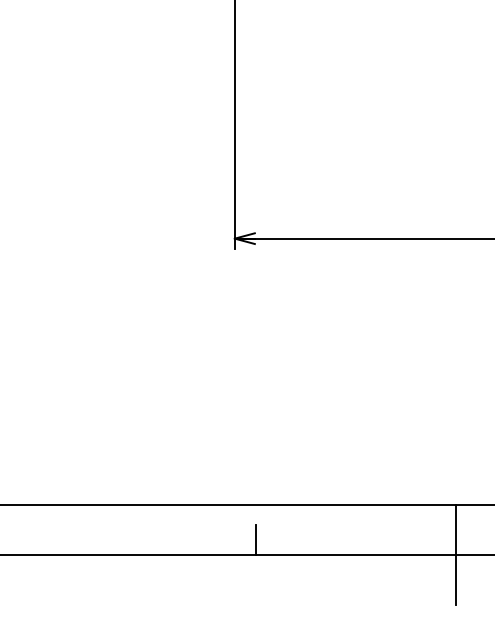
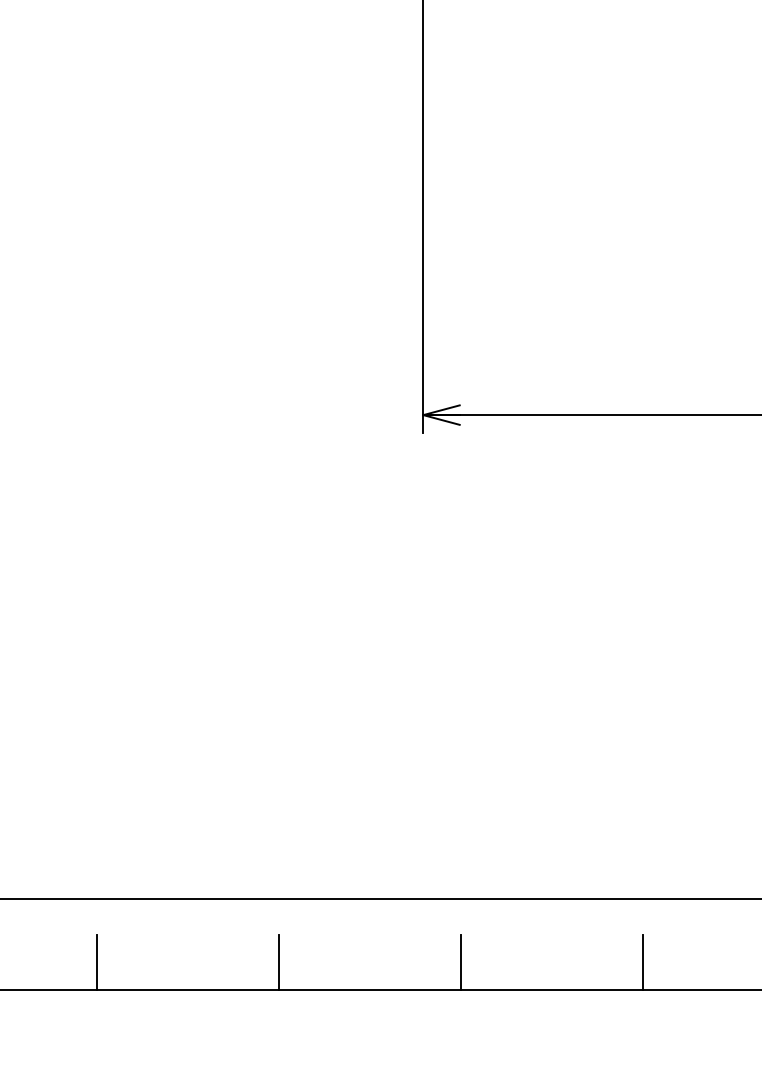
line: (55, 539) -> (97, 961), added
line: (155, 539) -> (279, 961), added
line: (355, 539) -> (642, 961), added

